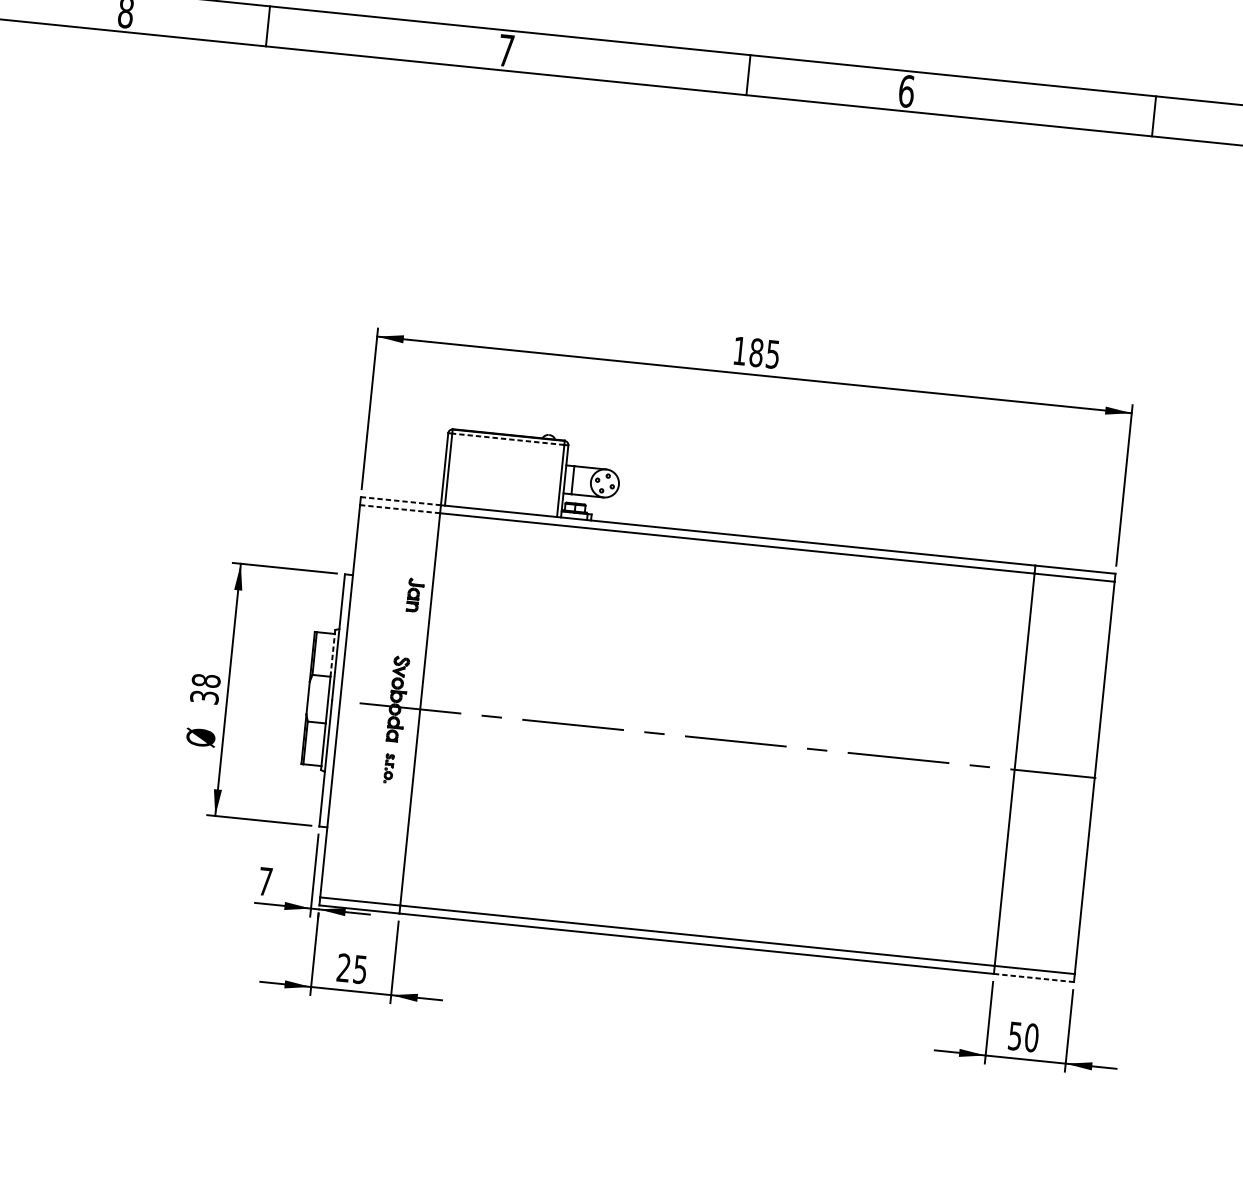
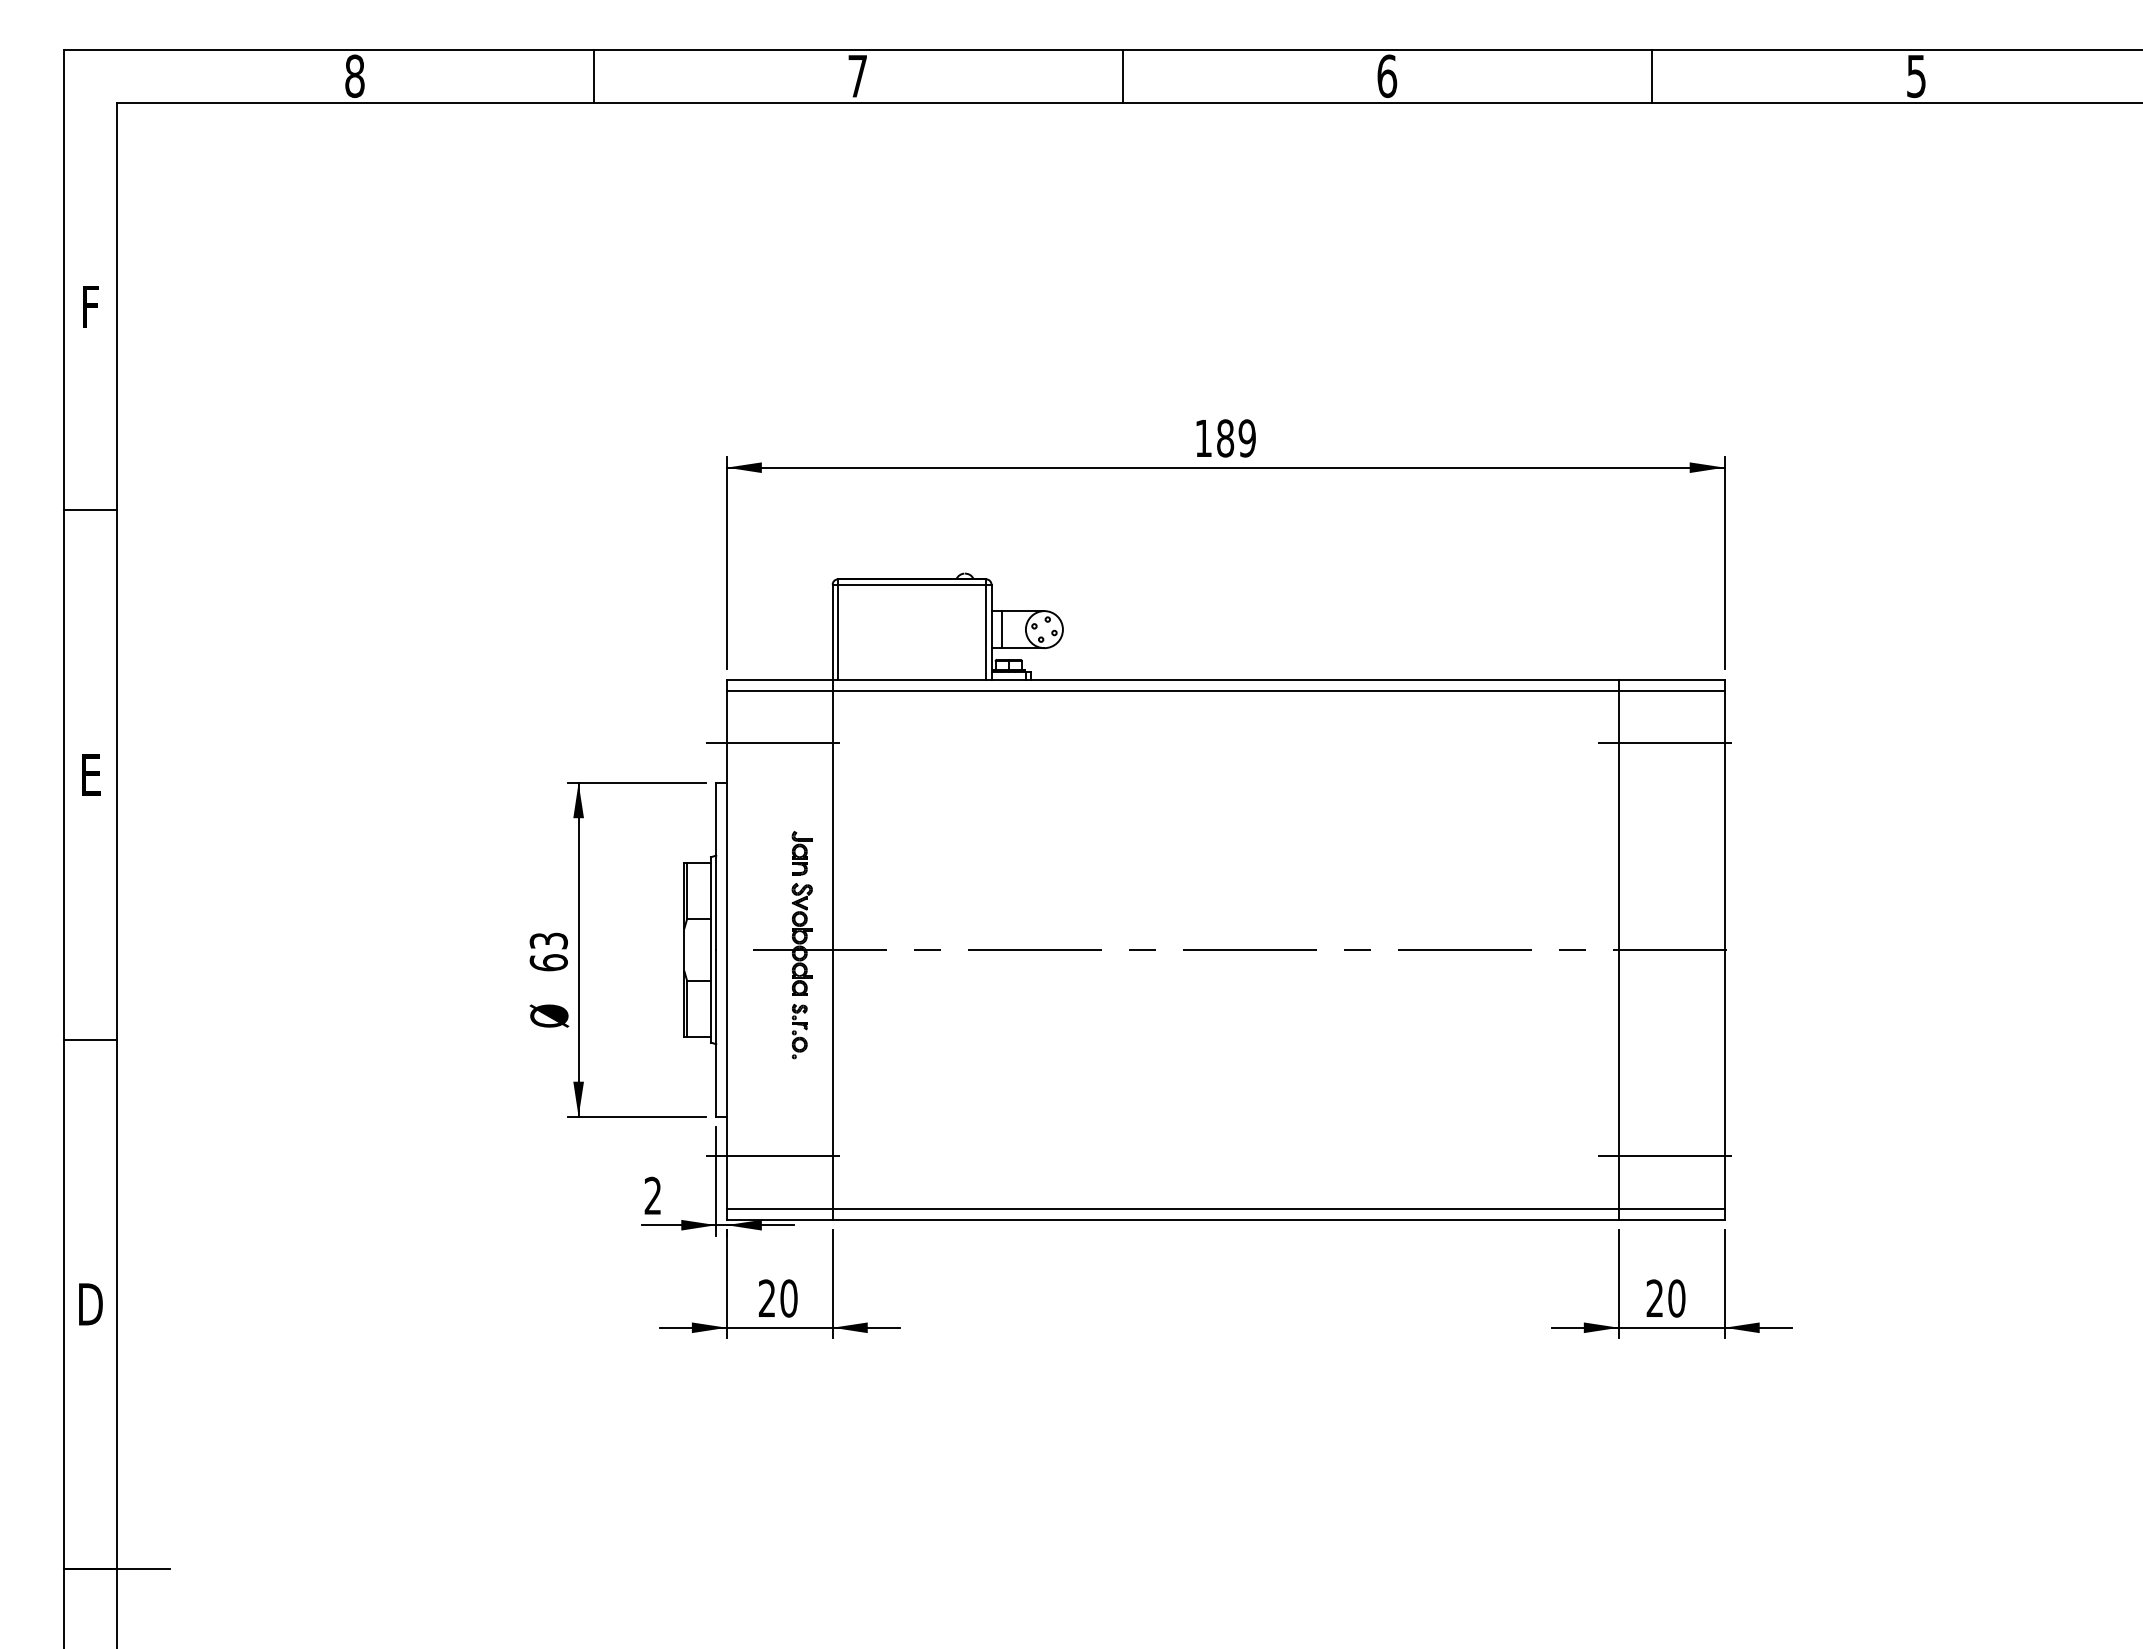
line: (267, 25) -> (593, 75), moved
line: (748, 74) -> (1122, 75), moved
line: (1154, 115) -> (1652, 75), moved
text: (772, 354) -> (1246, 438), 185 -> 189
line: (507, 439) -> (911, 584), dashed -> solid
line: (400, 500) -> (779, 679), dashed -> solid
line: (399, 509) -> (779, 690), dashed -> solid
line: (395, 549) -> (779, 743), added
part: (414, 595) -> (801, 853), moved
line: (1070, 617) -> (1671, 743), added
line: (332, 655) -> (710, 890), dashed -> solid
text: (205, 688) -> (548, 951), 38 -> 63
part: (388, 768) -> (799, 1031), size x1.43
line: (364, 861) -> (779, 1156), added
text: (265, 881) -> (652, 1195), 7 -> 2
line: (1038, 930) -> (1671, 1156), added
text: (360, 969) -> (788, 1298), 25 -> 20
line: (1033, 977) -> (1671, 1219), dashed -> solid
text: (1014, 1036) -> (1654, 1298), 50 -> 20

